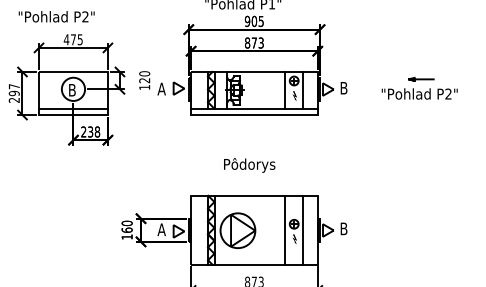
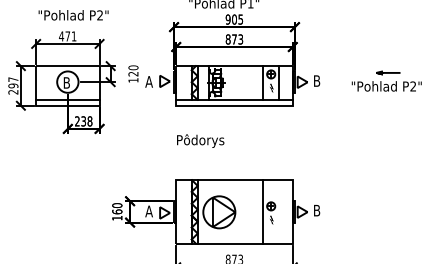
text: (56, 16) -> (73, 15), moved
text: (79, 39) -> (73, 36), 475 -> 471
text: (249, 165) -> (200, 141), moved
line: (302, 229) -> (278, 211), removed

